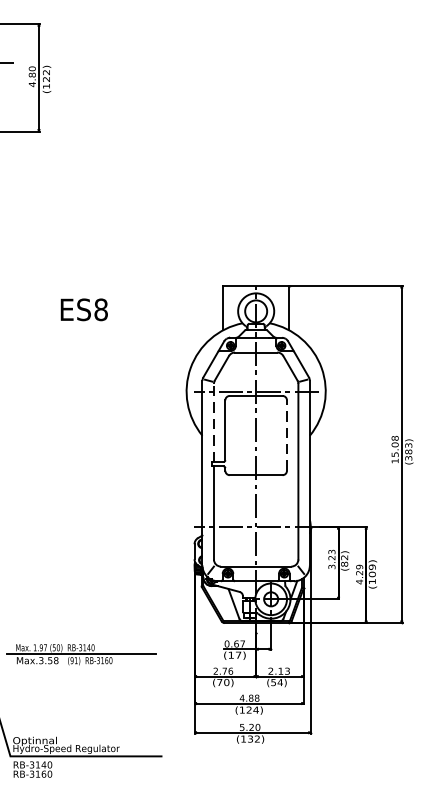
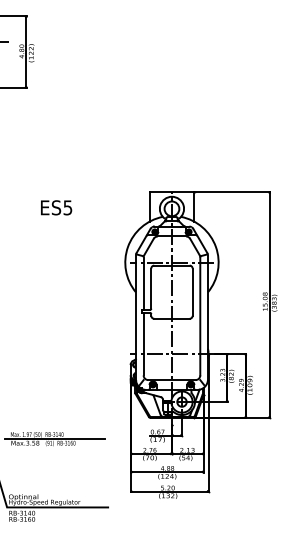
text: (100, 309) -> (67, 207), ES8 -> ES5
line: (213, 422) -> (143, 283), dashed -> solid
line: (286, 436) -> (192, 292), dashed -> solid

